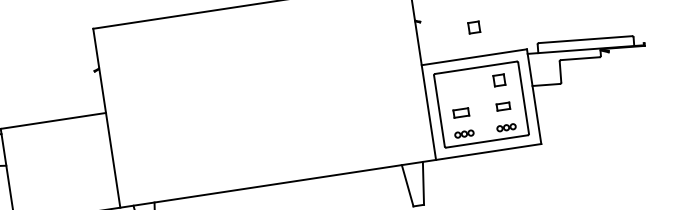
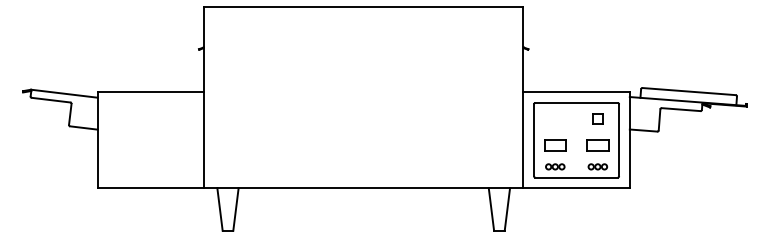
part: (473, 27) -> (580, 62), removed
part: (502, 106) -> (597, 145), size x1.67
part: (461, 112) -> (555, 145), size x1.43

